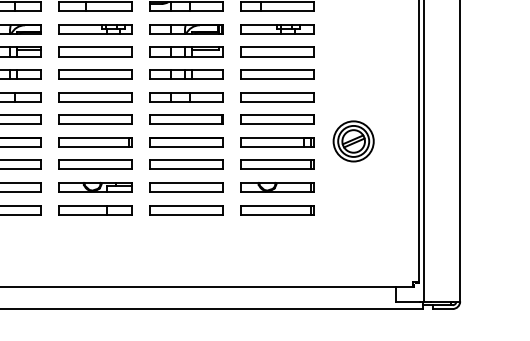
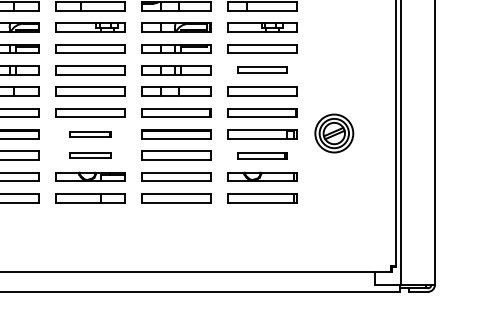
part: (277, 74) -> (262, 70), size x0.7
part: (95, 142) -> (90, 134), size x0.6
part: (95, 164) -> (90, 155), size x0.6
part: (277, 164) -> (262, 155), size x0.7

